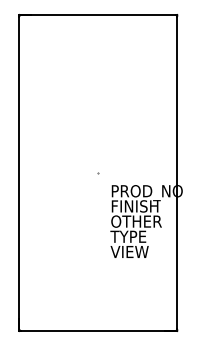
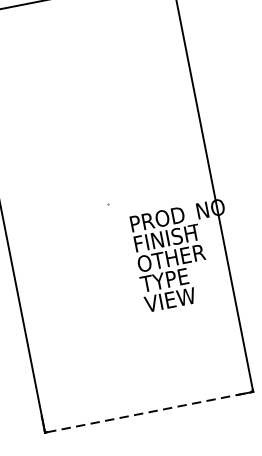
line: (98, 331) -> (149, 412), solid -> dashed

